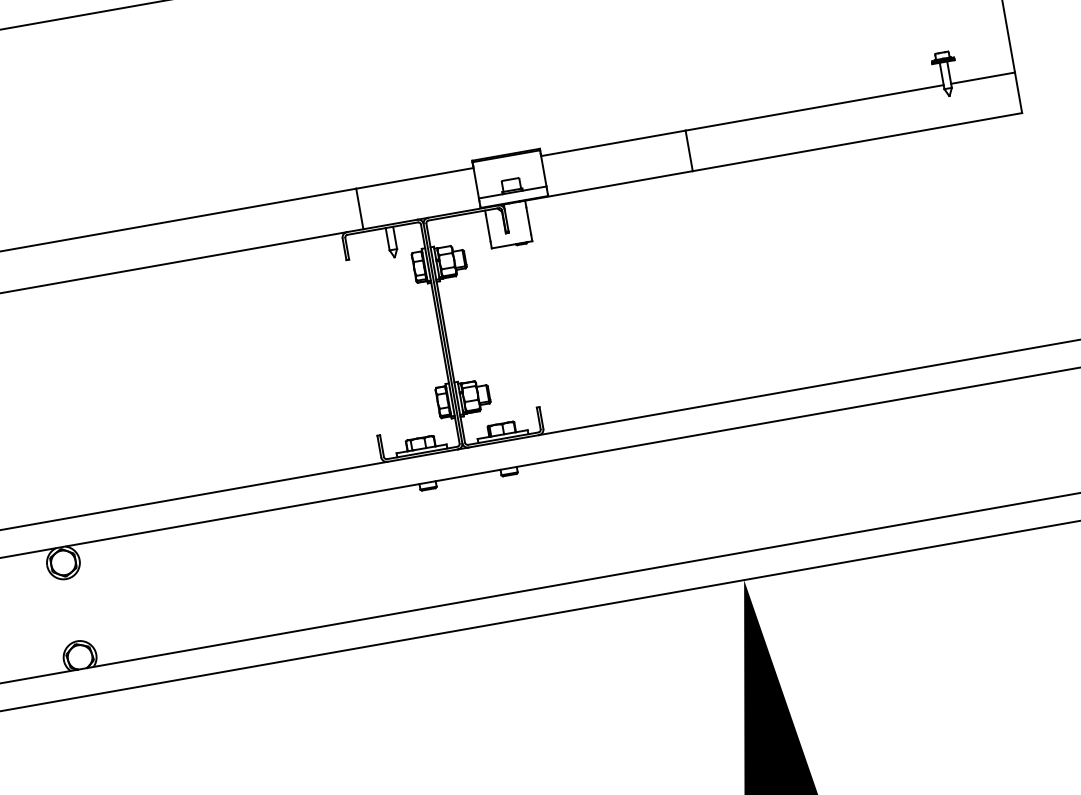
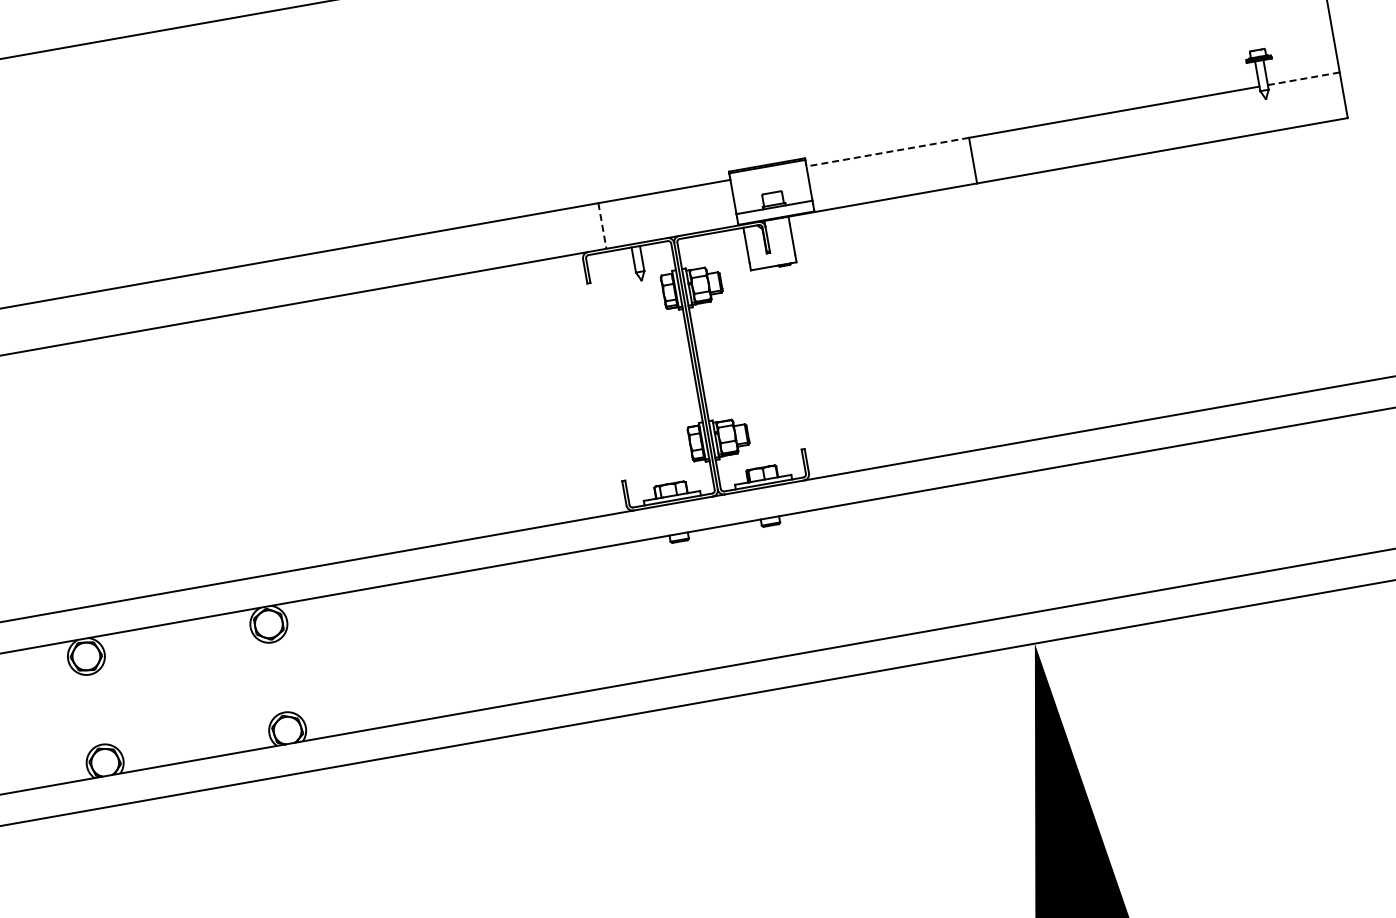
line: (983, 77) -> (1304, 78), solid -> dashed
line: (613, 143) -> (887, 152), solid -> dashed
line: (359, 209) -> (602, 226), solid -> dashed

